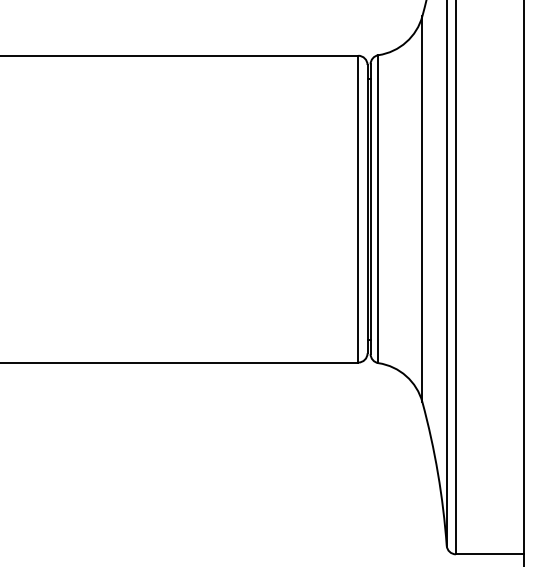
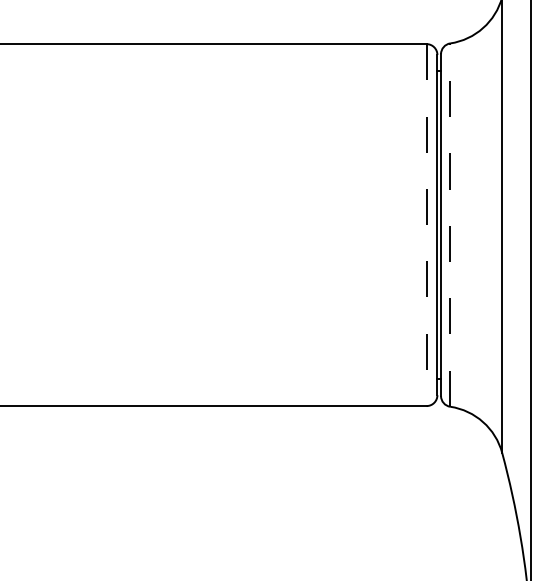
line: (358, 209) -> (426, 225), solid -> dashed
line: (378, 209) -> (450, 225), solid -> dashed

